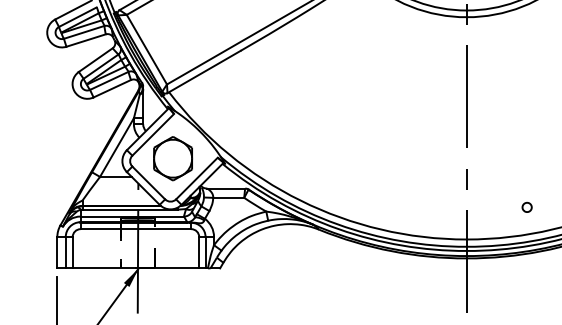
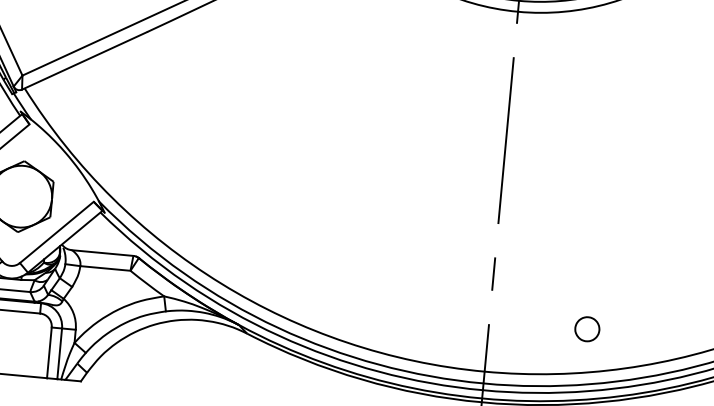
part: (526, 206) -> (586, 327), size x1.6

